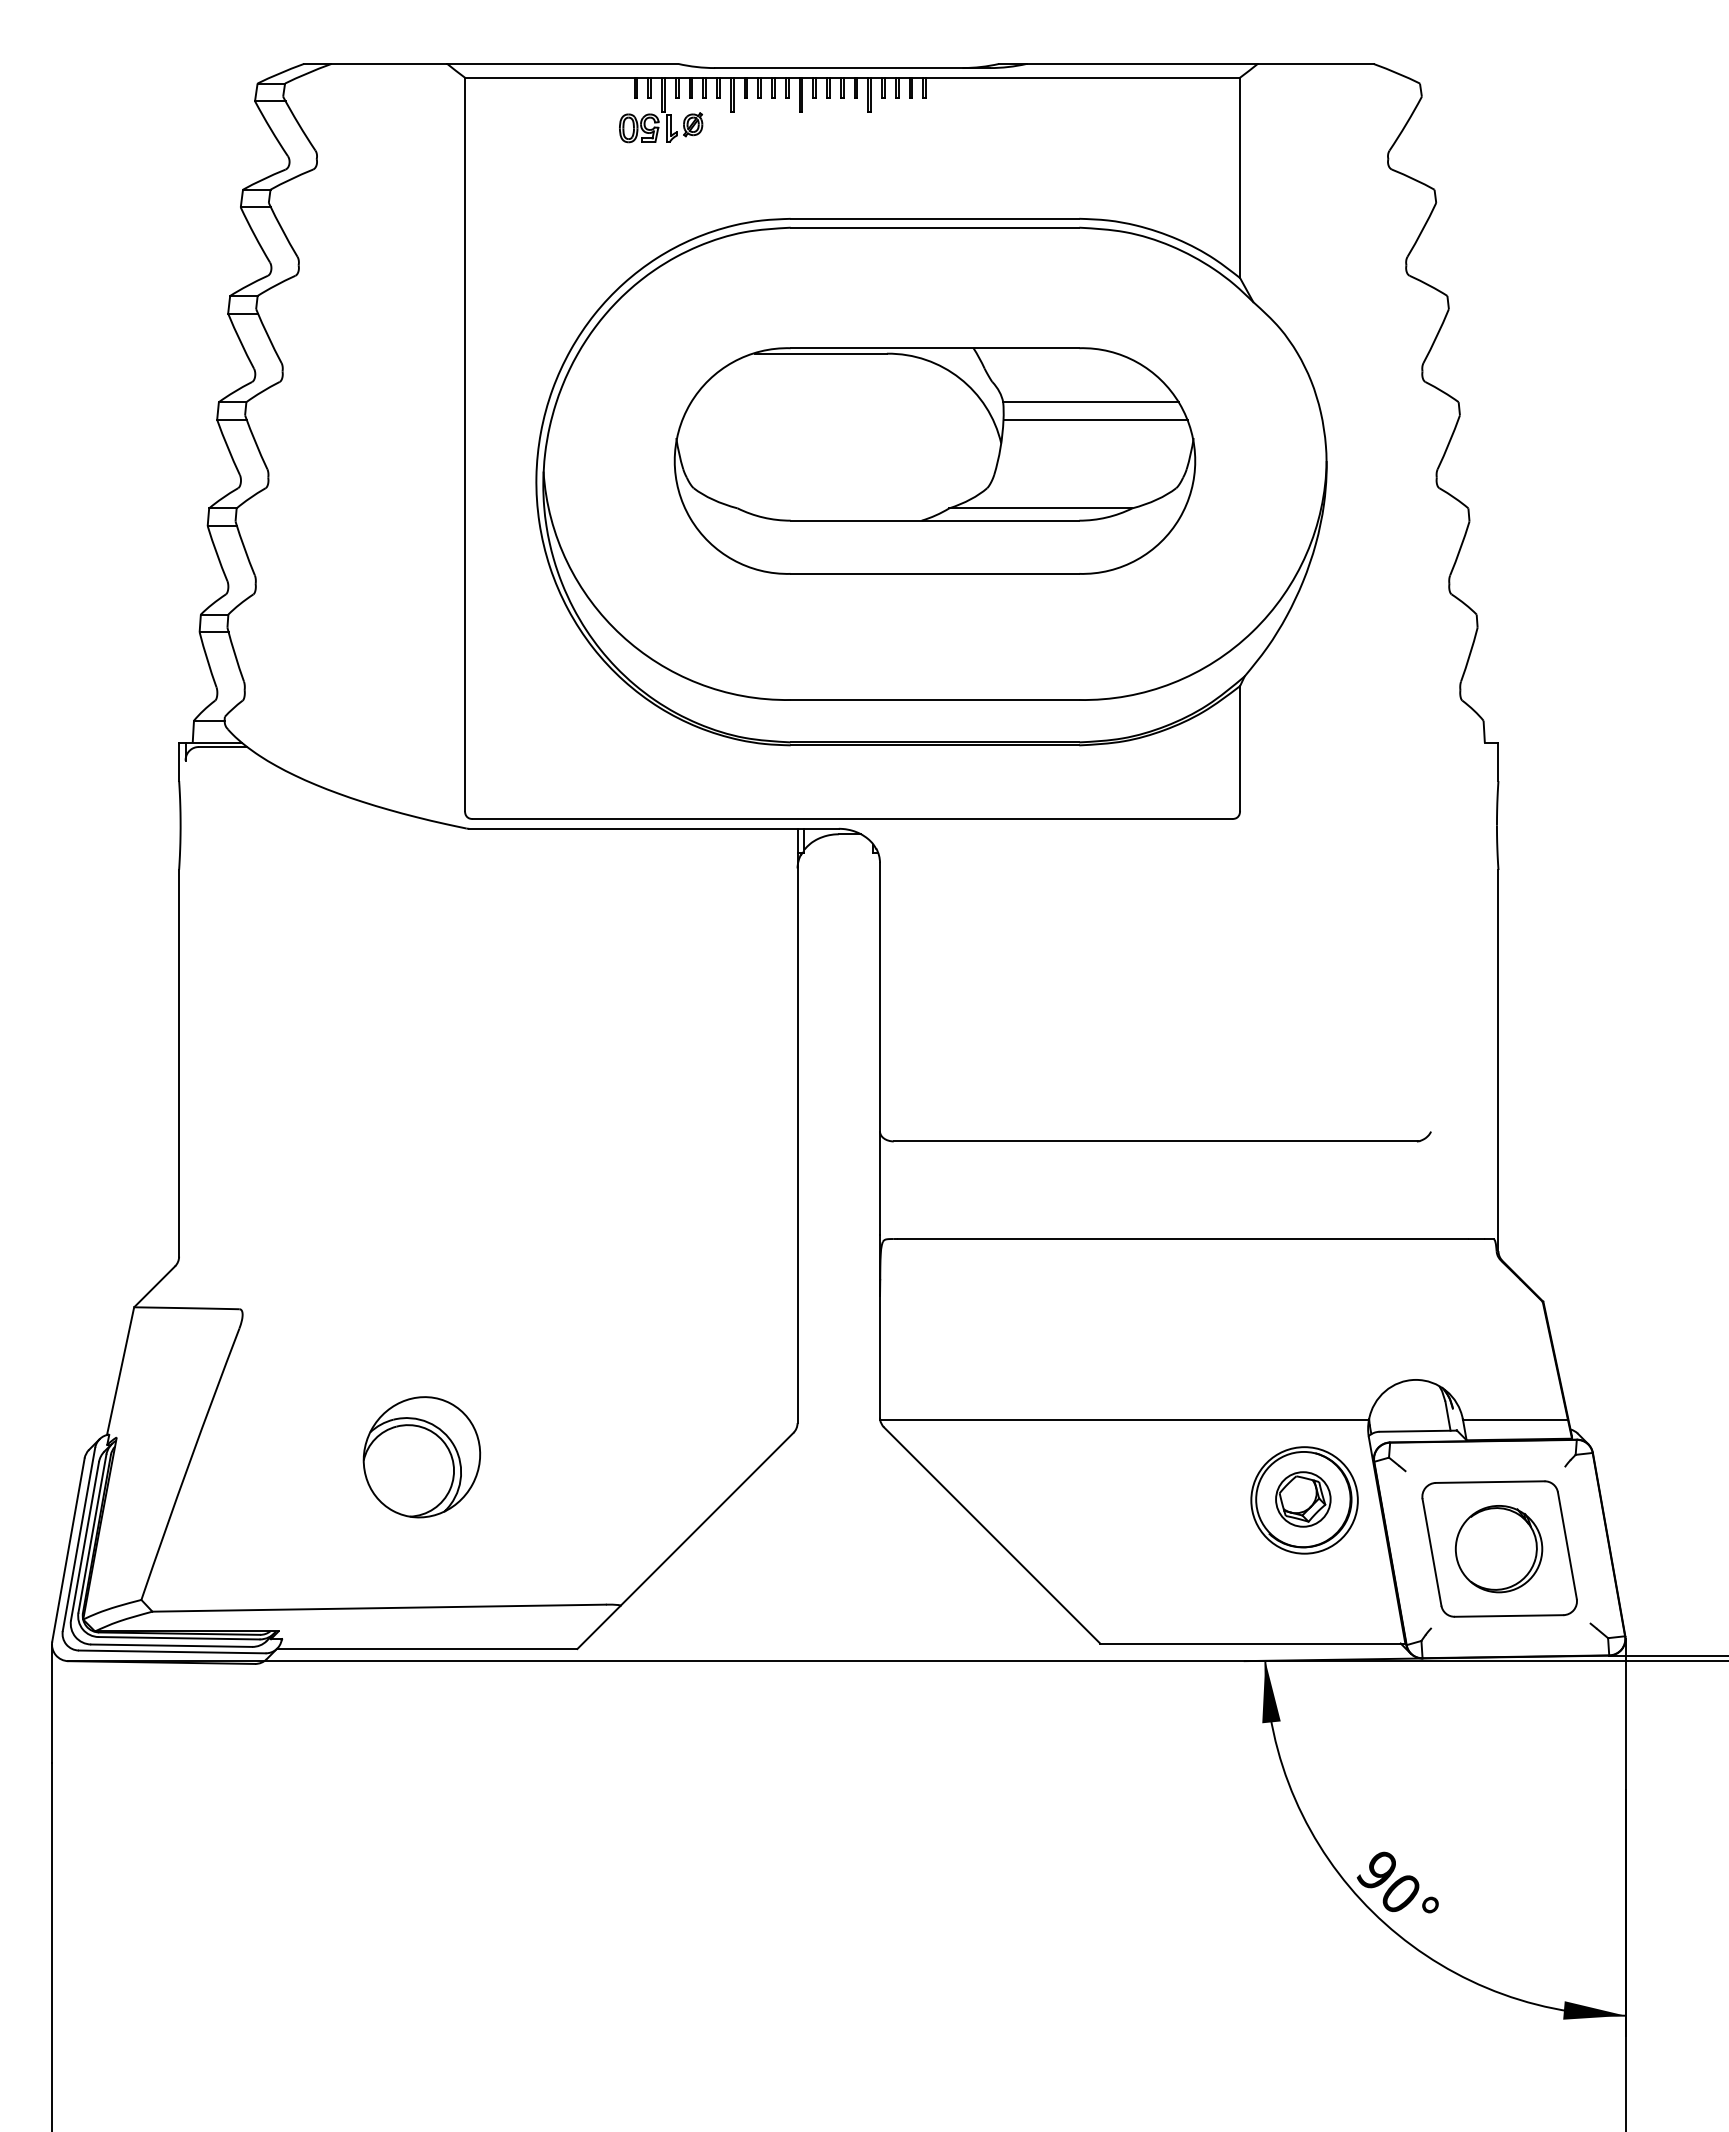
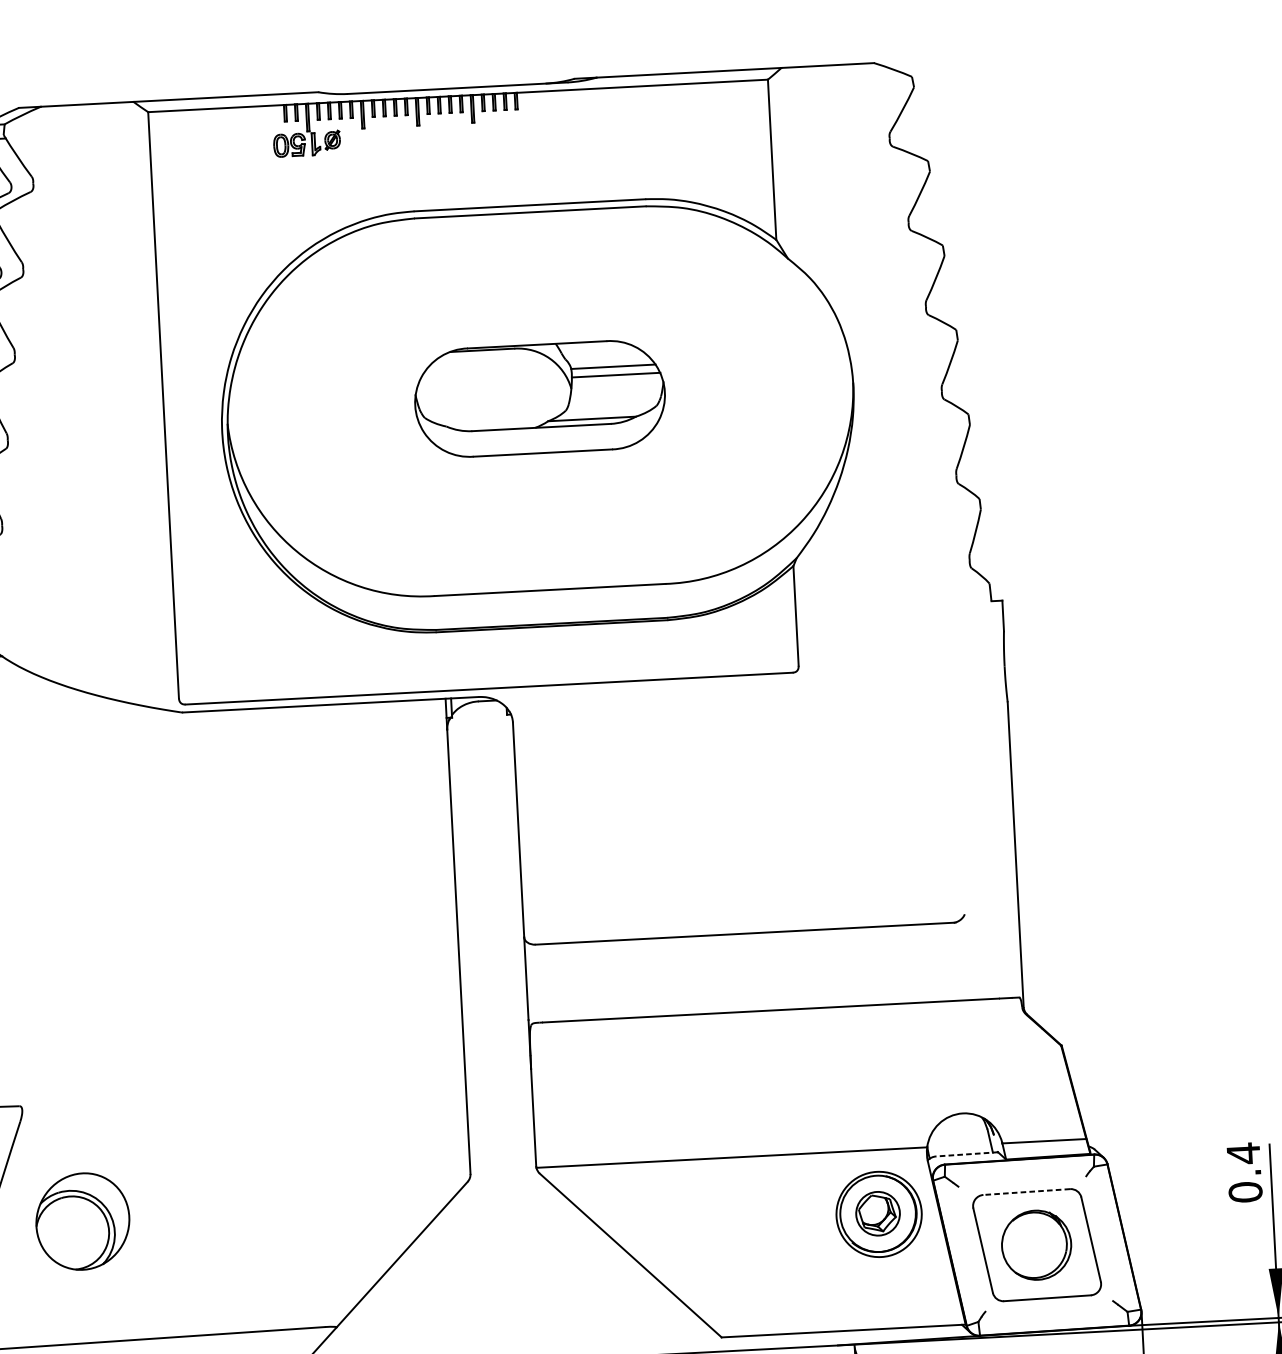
part: (934, 460) -> (539, 398), size x0.6
line: (1418, 1431) -> (967, 1154), solid -> dashed
part: (421, 1457) -> (82, 1221), moved
line: (1489, 1482) -> (1026, 1192), solid -> dashed

